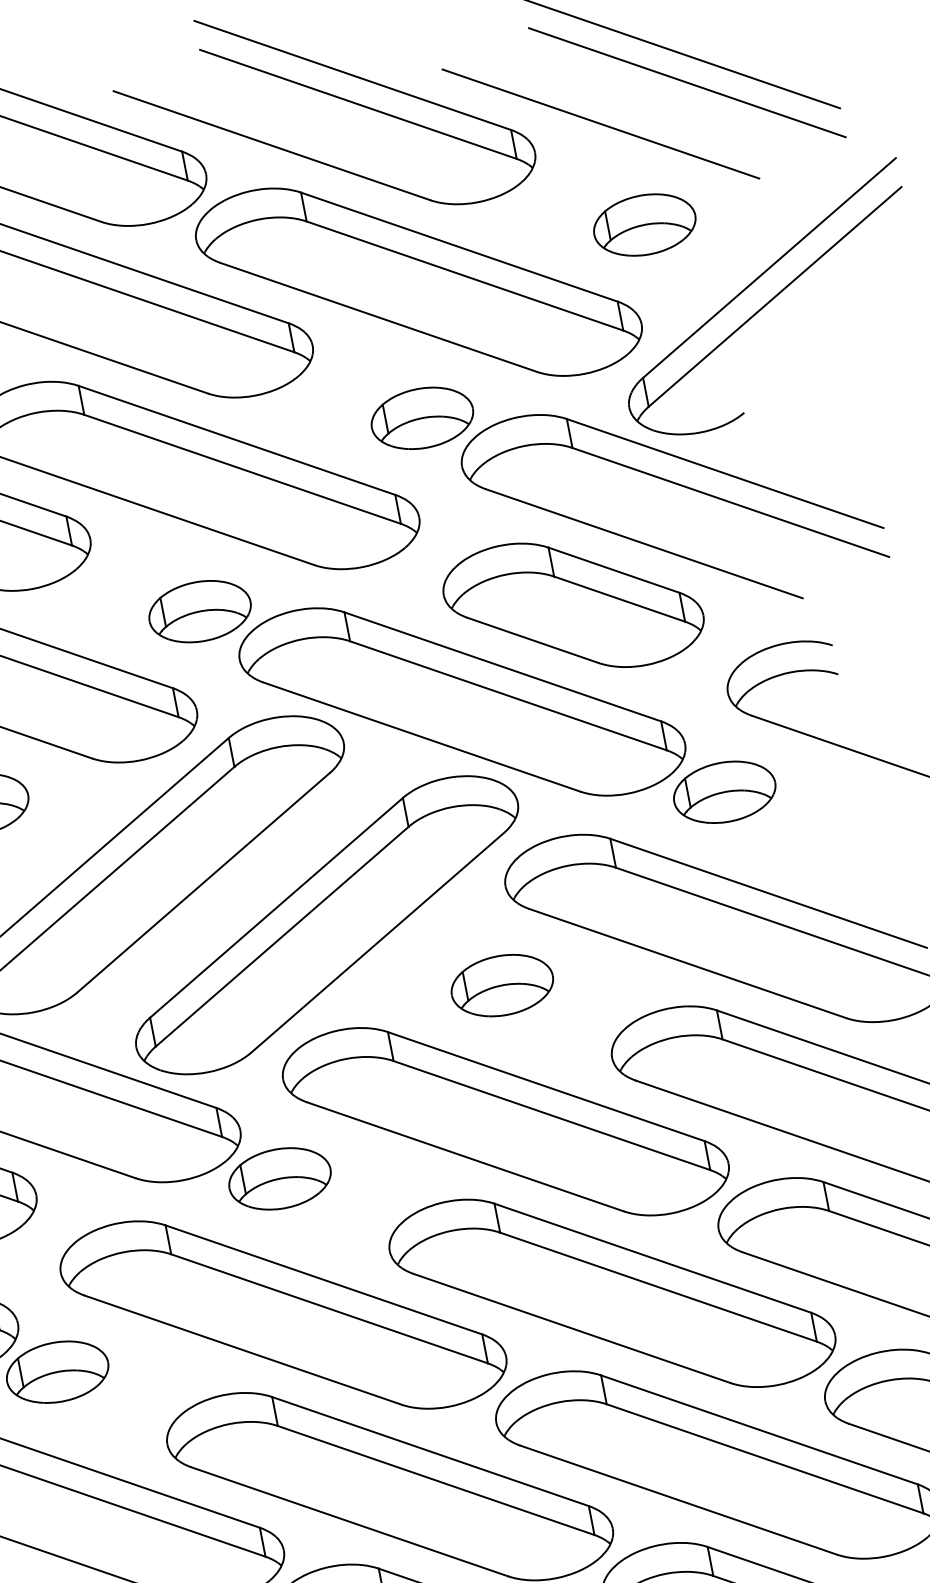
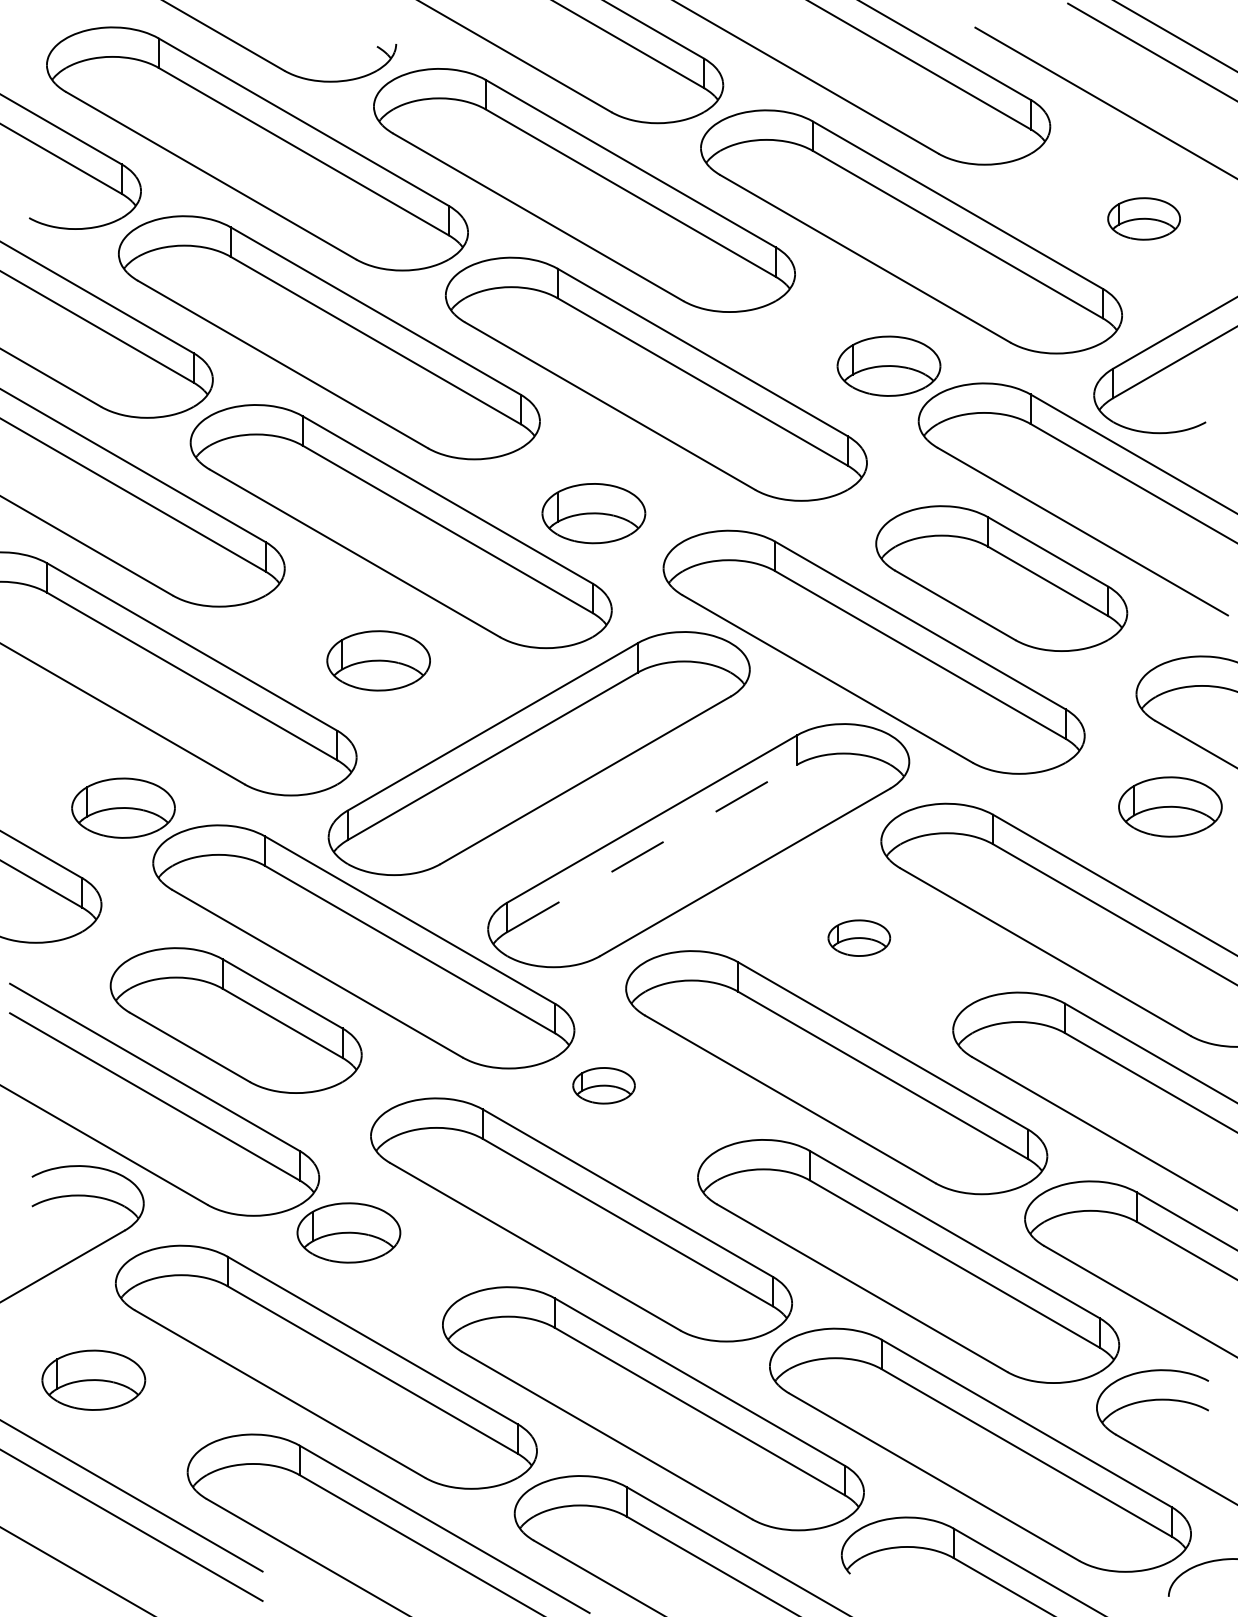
part: (644, 224) -> (1143, 218), size x0.7
part: (199, 611) -> (593, 513), moved
part: (724, 791) -> (1170, 806), moved
line: (282, 936) -> (652, 848), solid -> dashed
part: (502, 984) -> (859, 937), size x0.6
part: (279, 1178) -> (603, 1085), size x0.6

